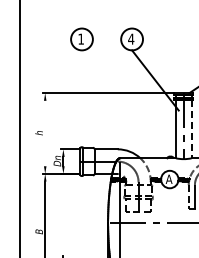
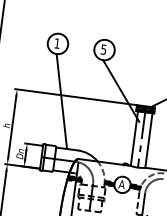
text: (131, 38) -> (104, 49), 4 -> 5
line: (94, 99) -> (62, 101), added
line: (191, 129) -> (148, 141), dashed -> solid
line: (45, 133) -> (12, 126), added

